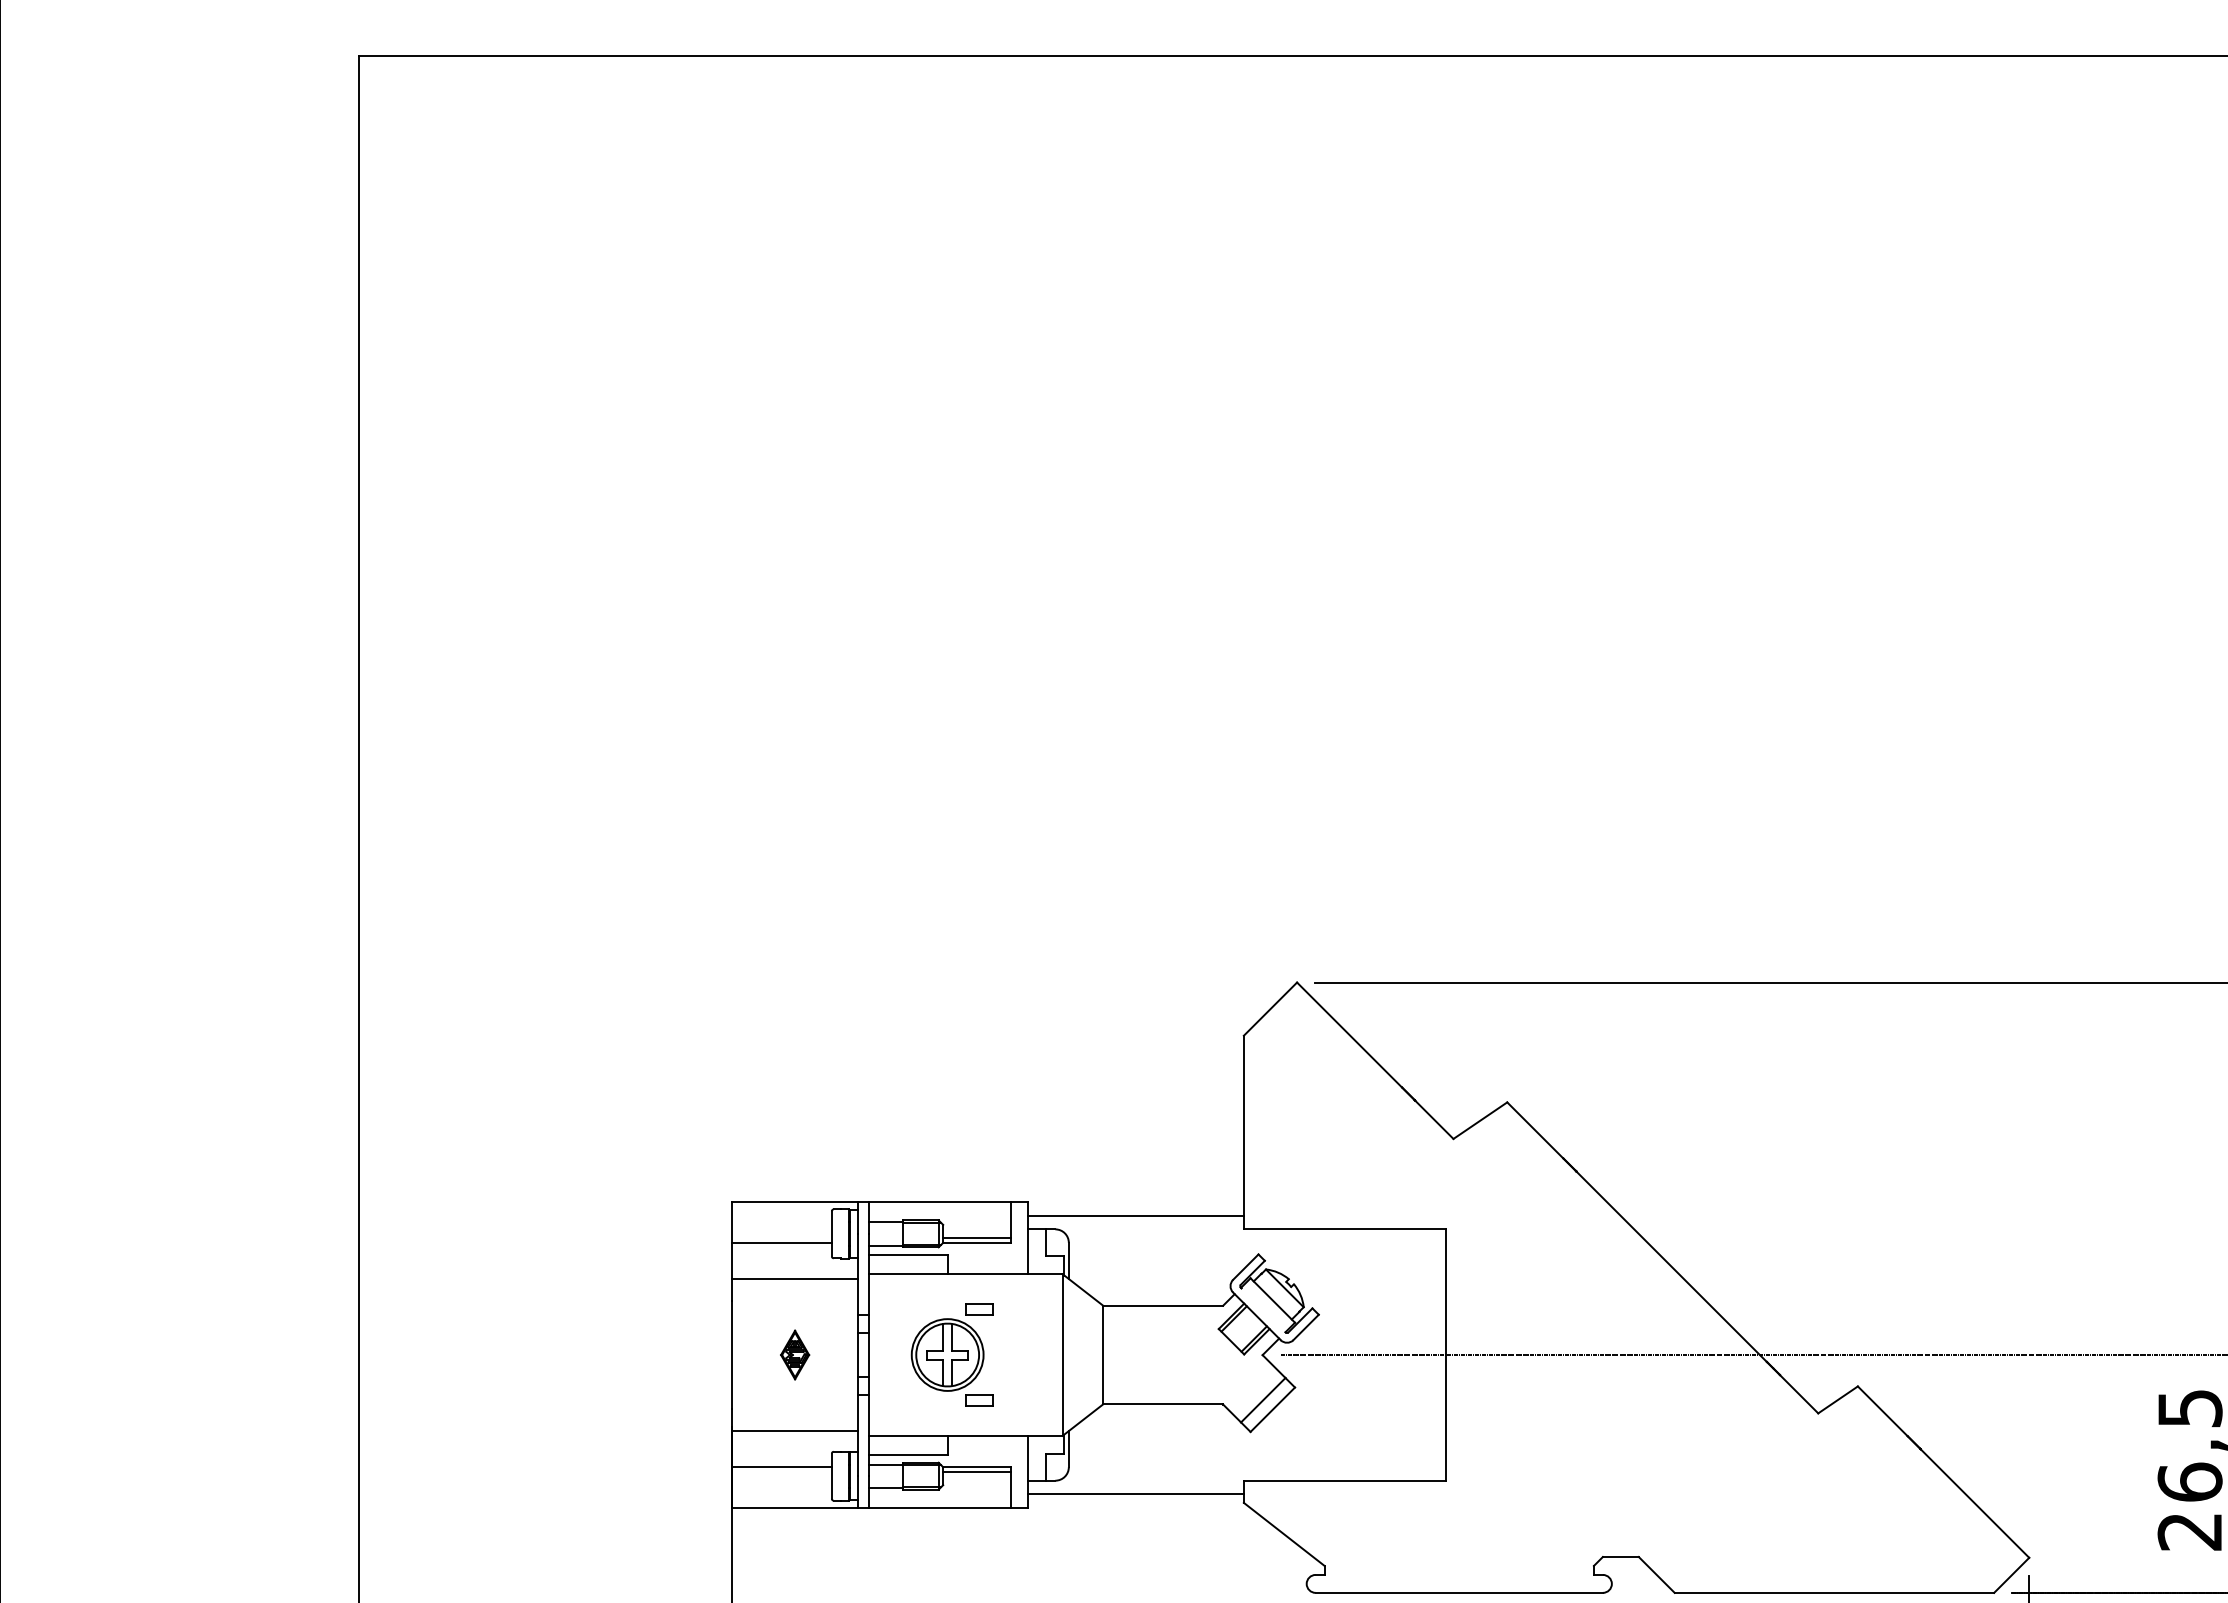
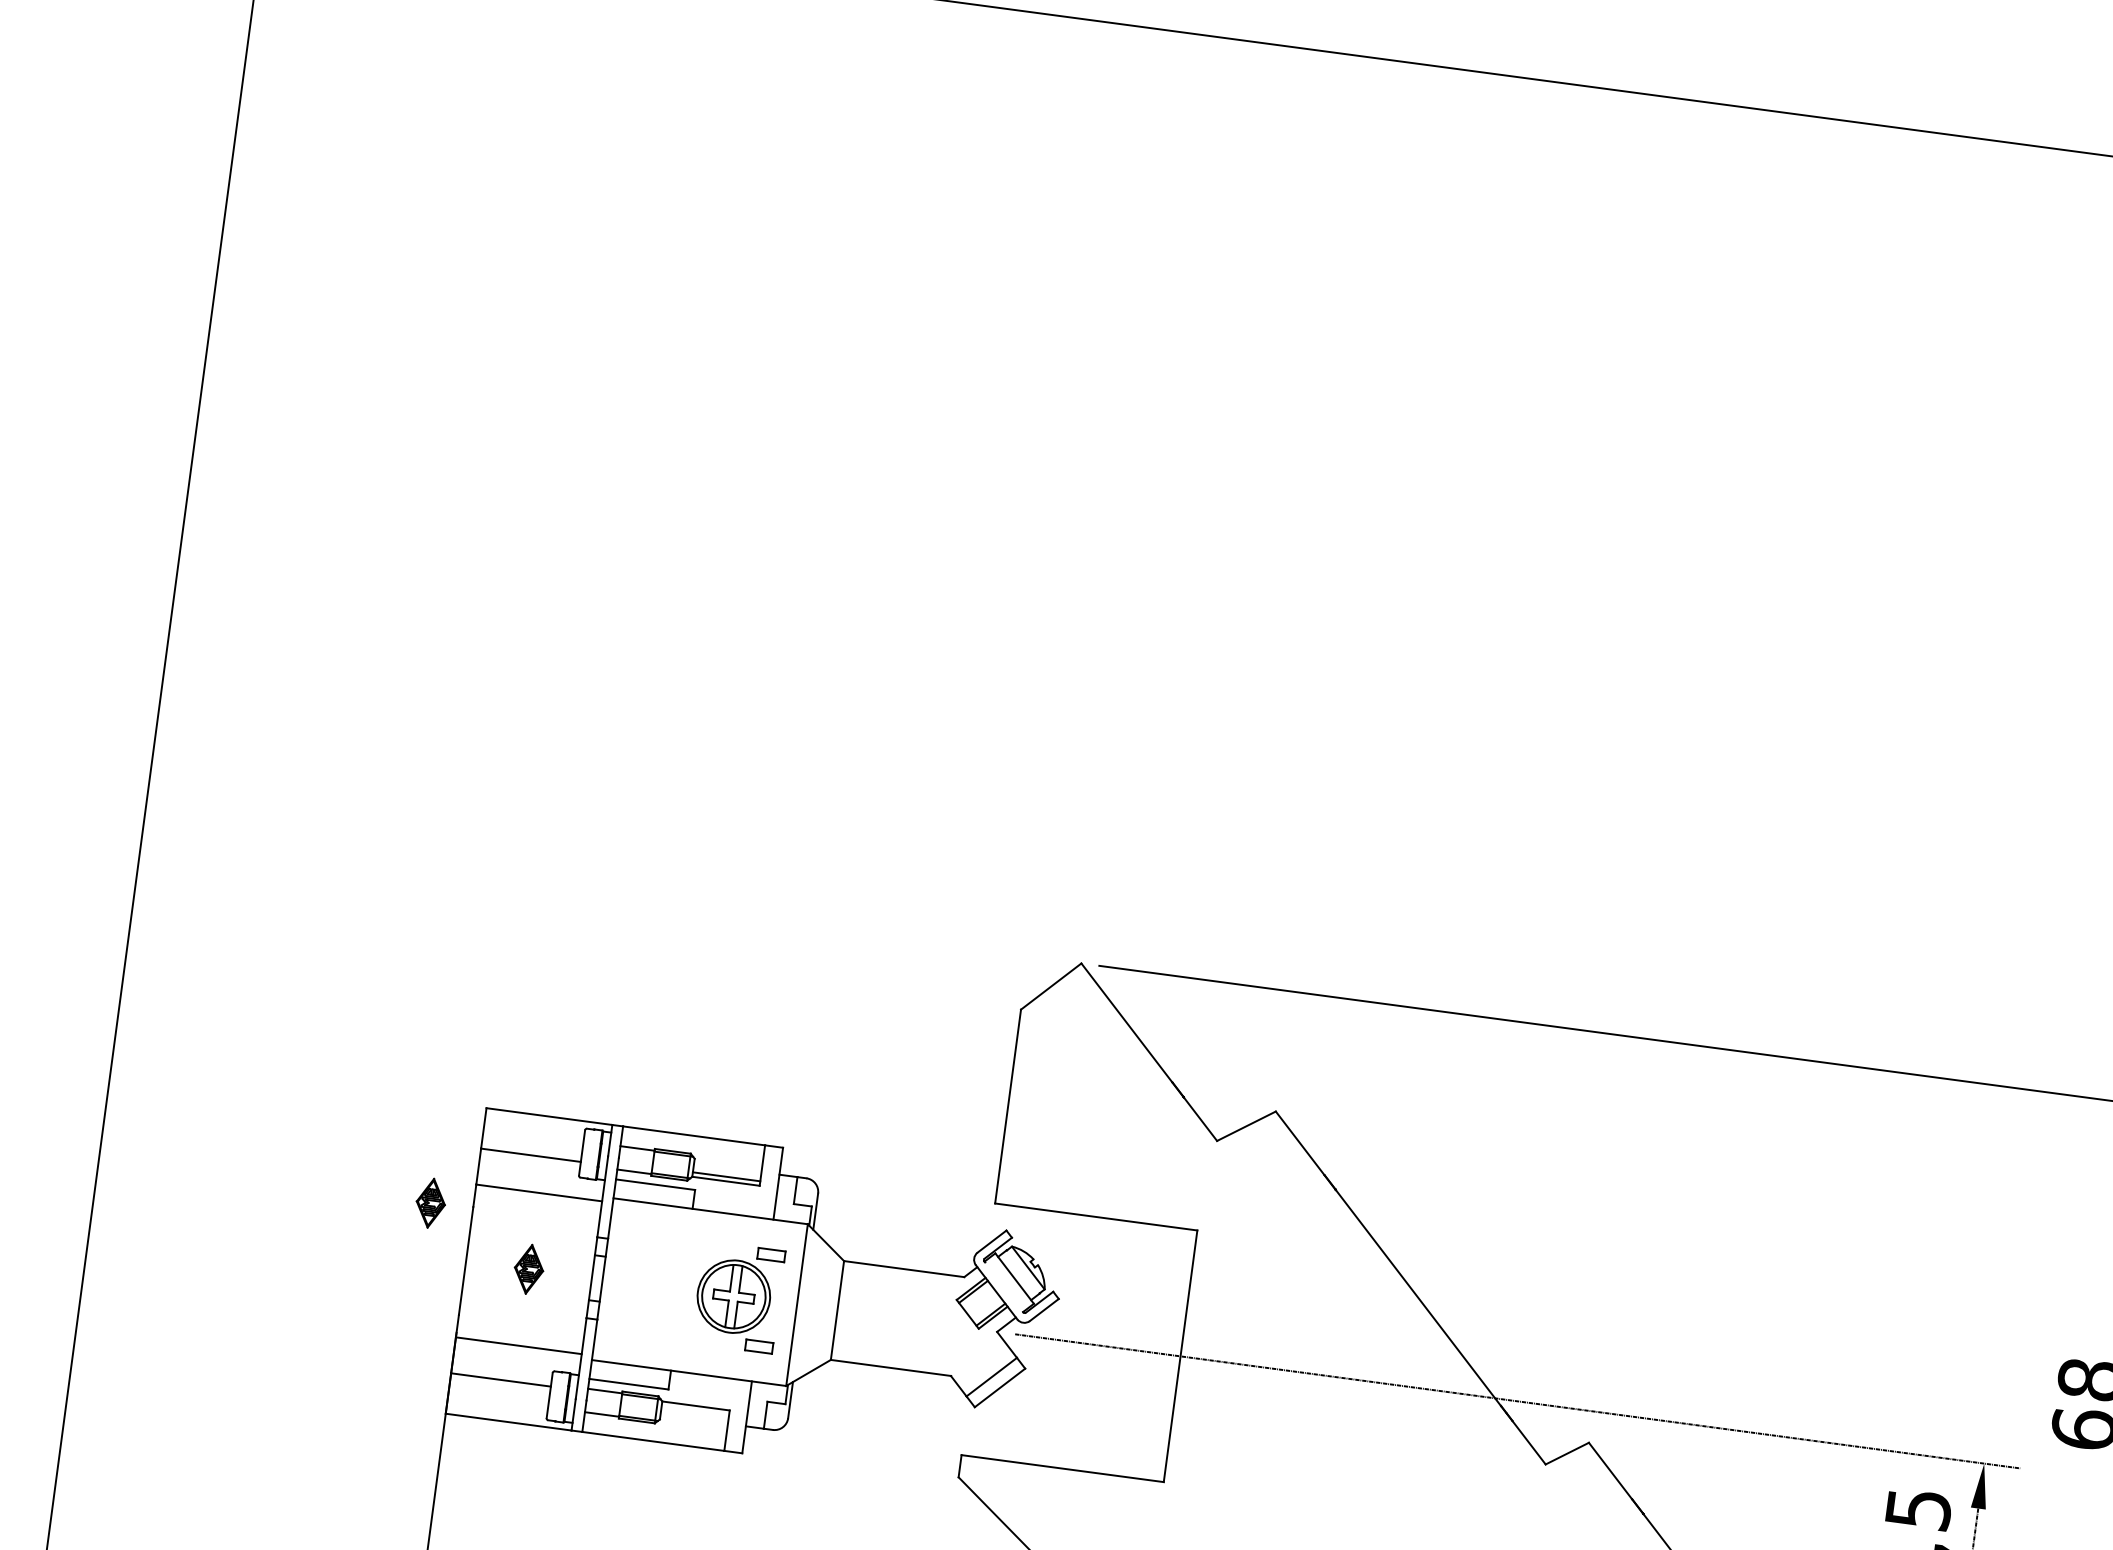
line: (1135, 1215) -> (888, 1175), removed
part: (690, 1302) -> (431, 1202), added
part: (951, 1354) -> (737, 1296), moved
line: (976, 1471) -> (695, 1410), removed
line: (1135, 1494) -> (851, 1454), removed

